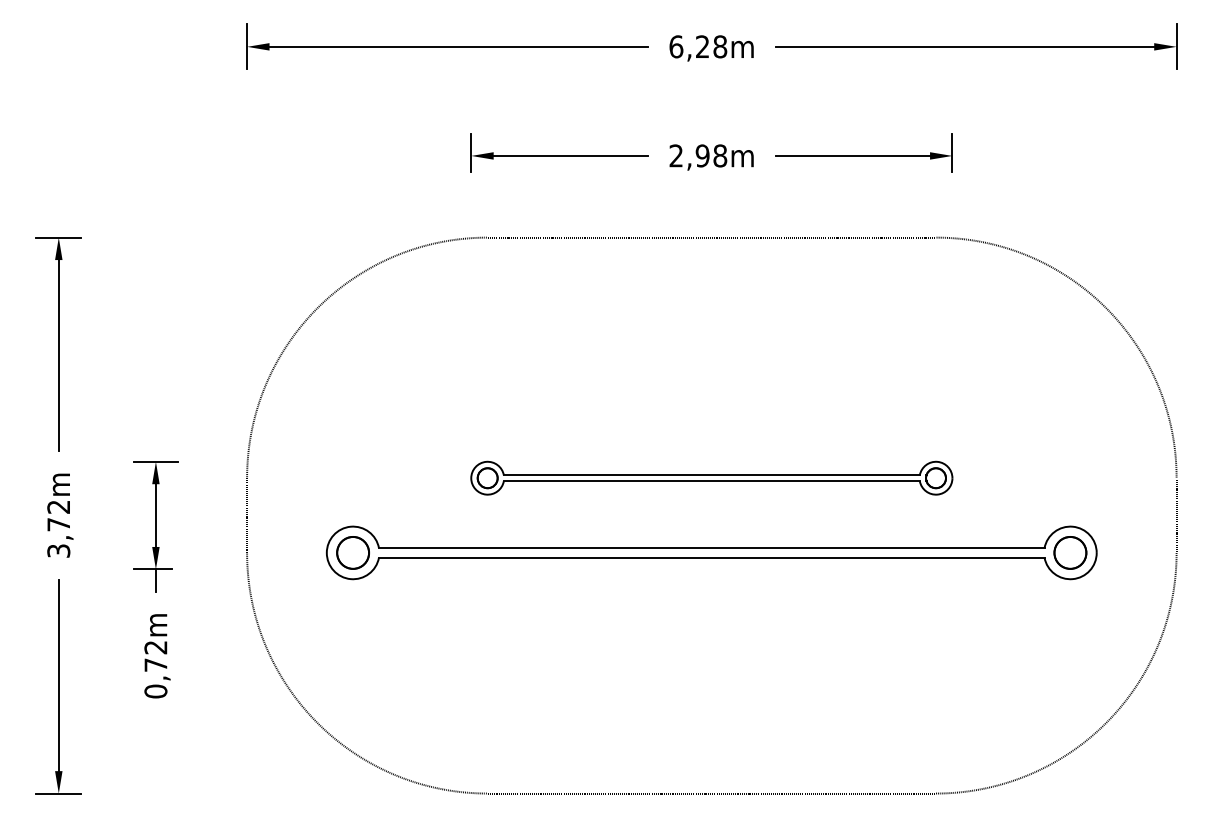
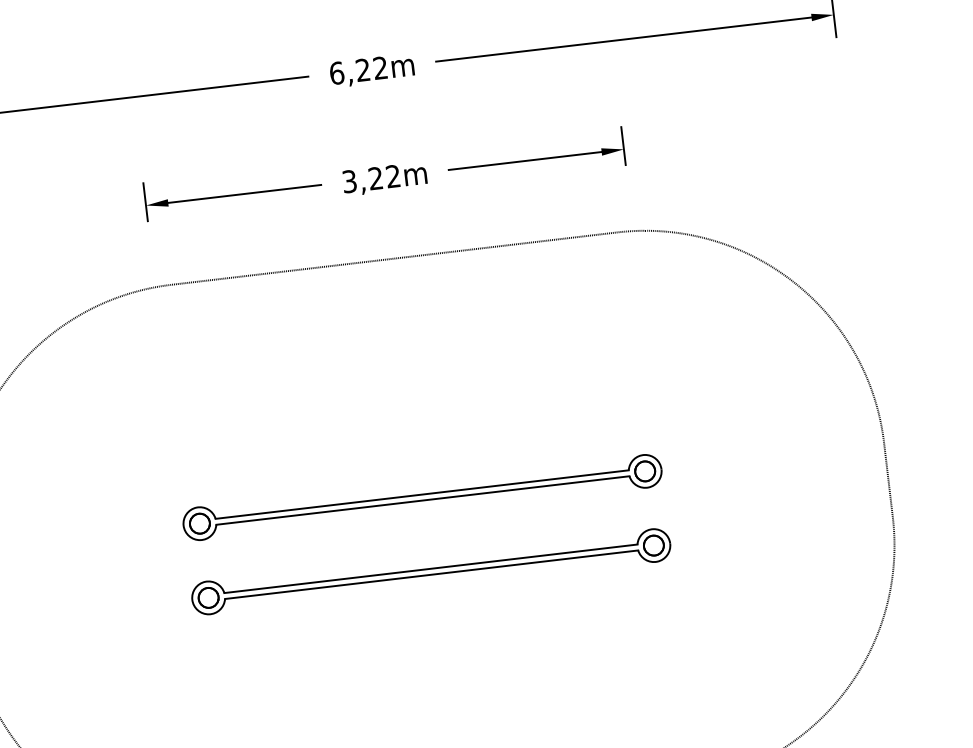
text: (720, 46) -> (380, 67), 6,28m -> 6,22m
text: (698, 155) -> (371, 178), 2,98m -> 3,22m
part: (711, 552) -> (430, 571), size x0.62

